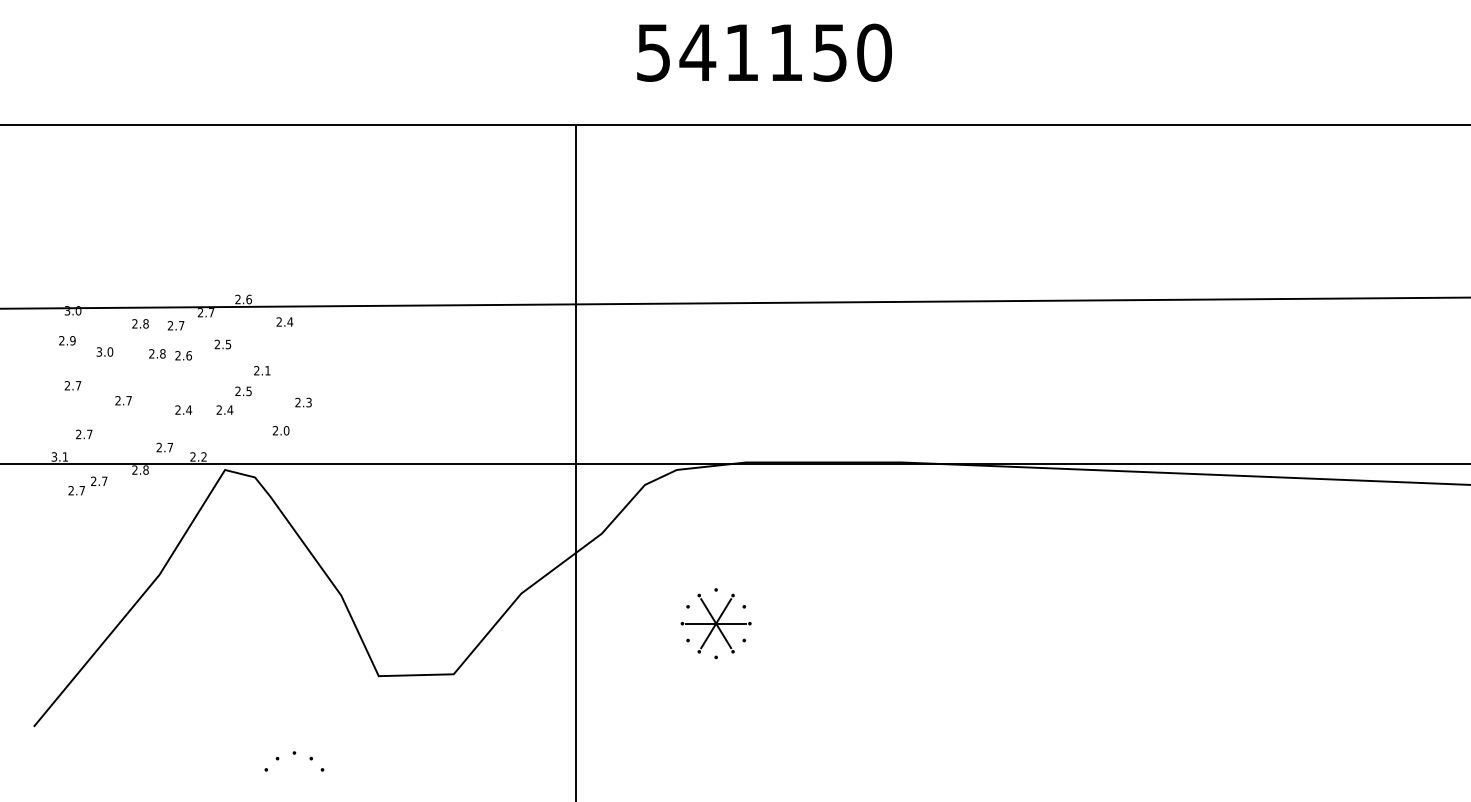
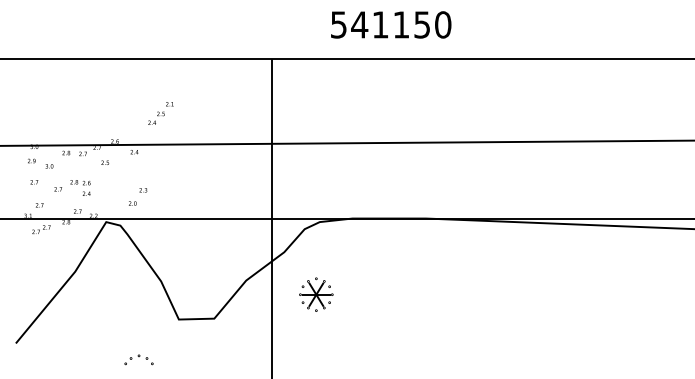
text: (765, 51) -> (391, 24), moved
text: (170, 354) -> (80, 182), moved
text: (242, 390) -> (160, 113), moved
part: (716, 623) -> (316, 294), moved

